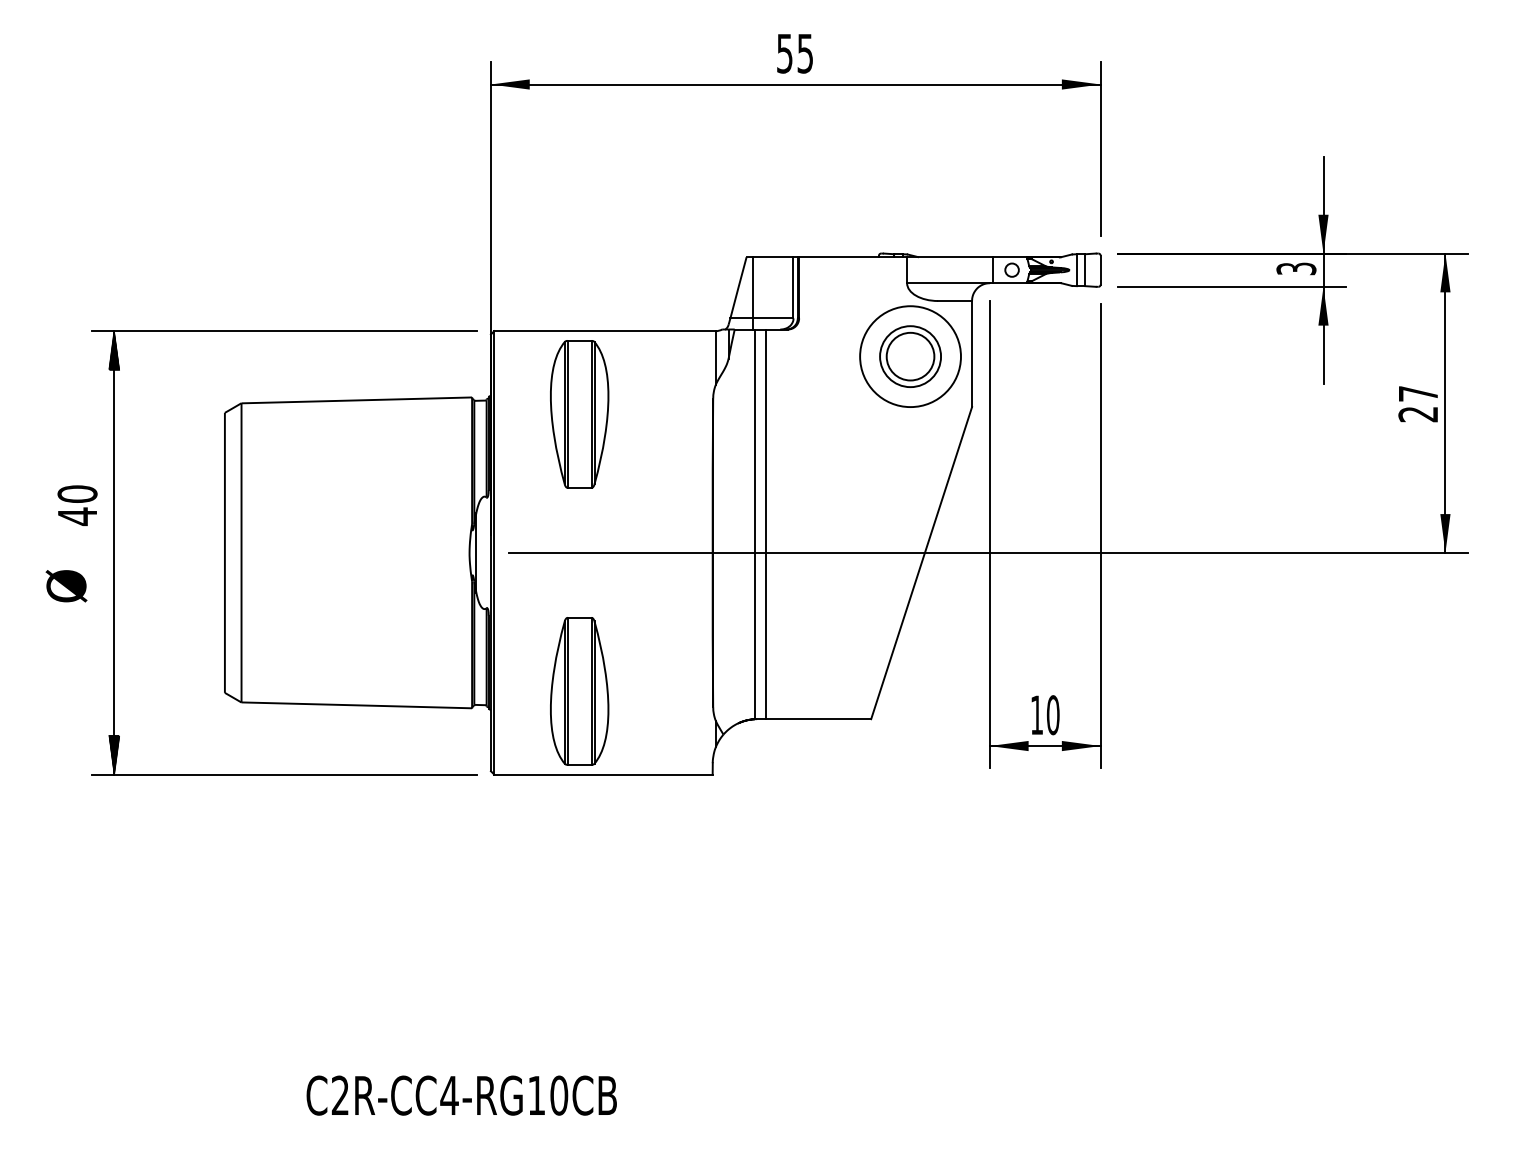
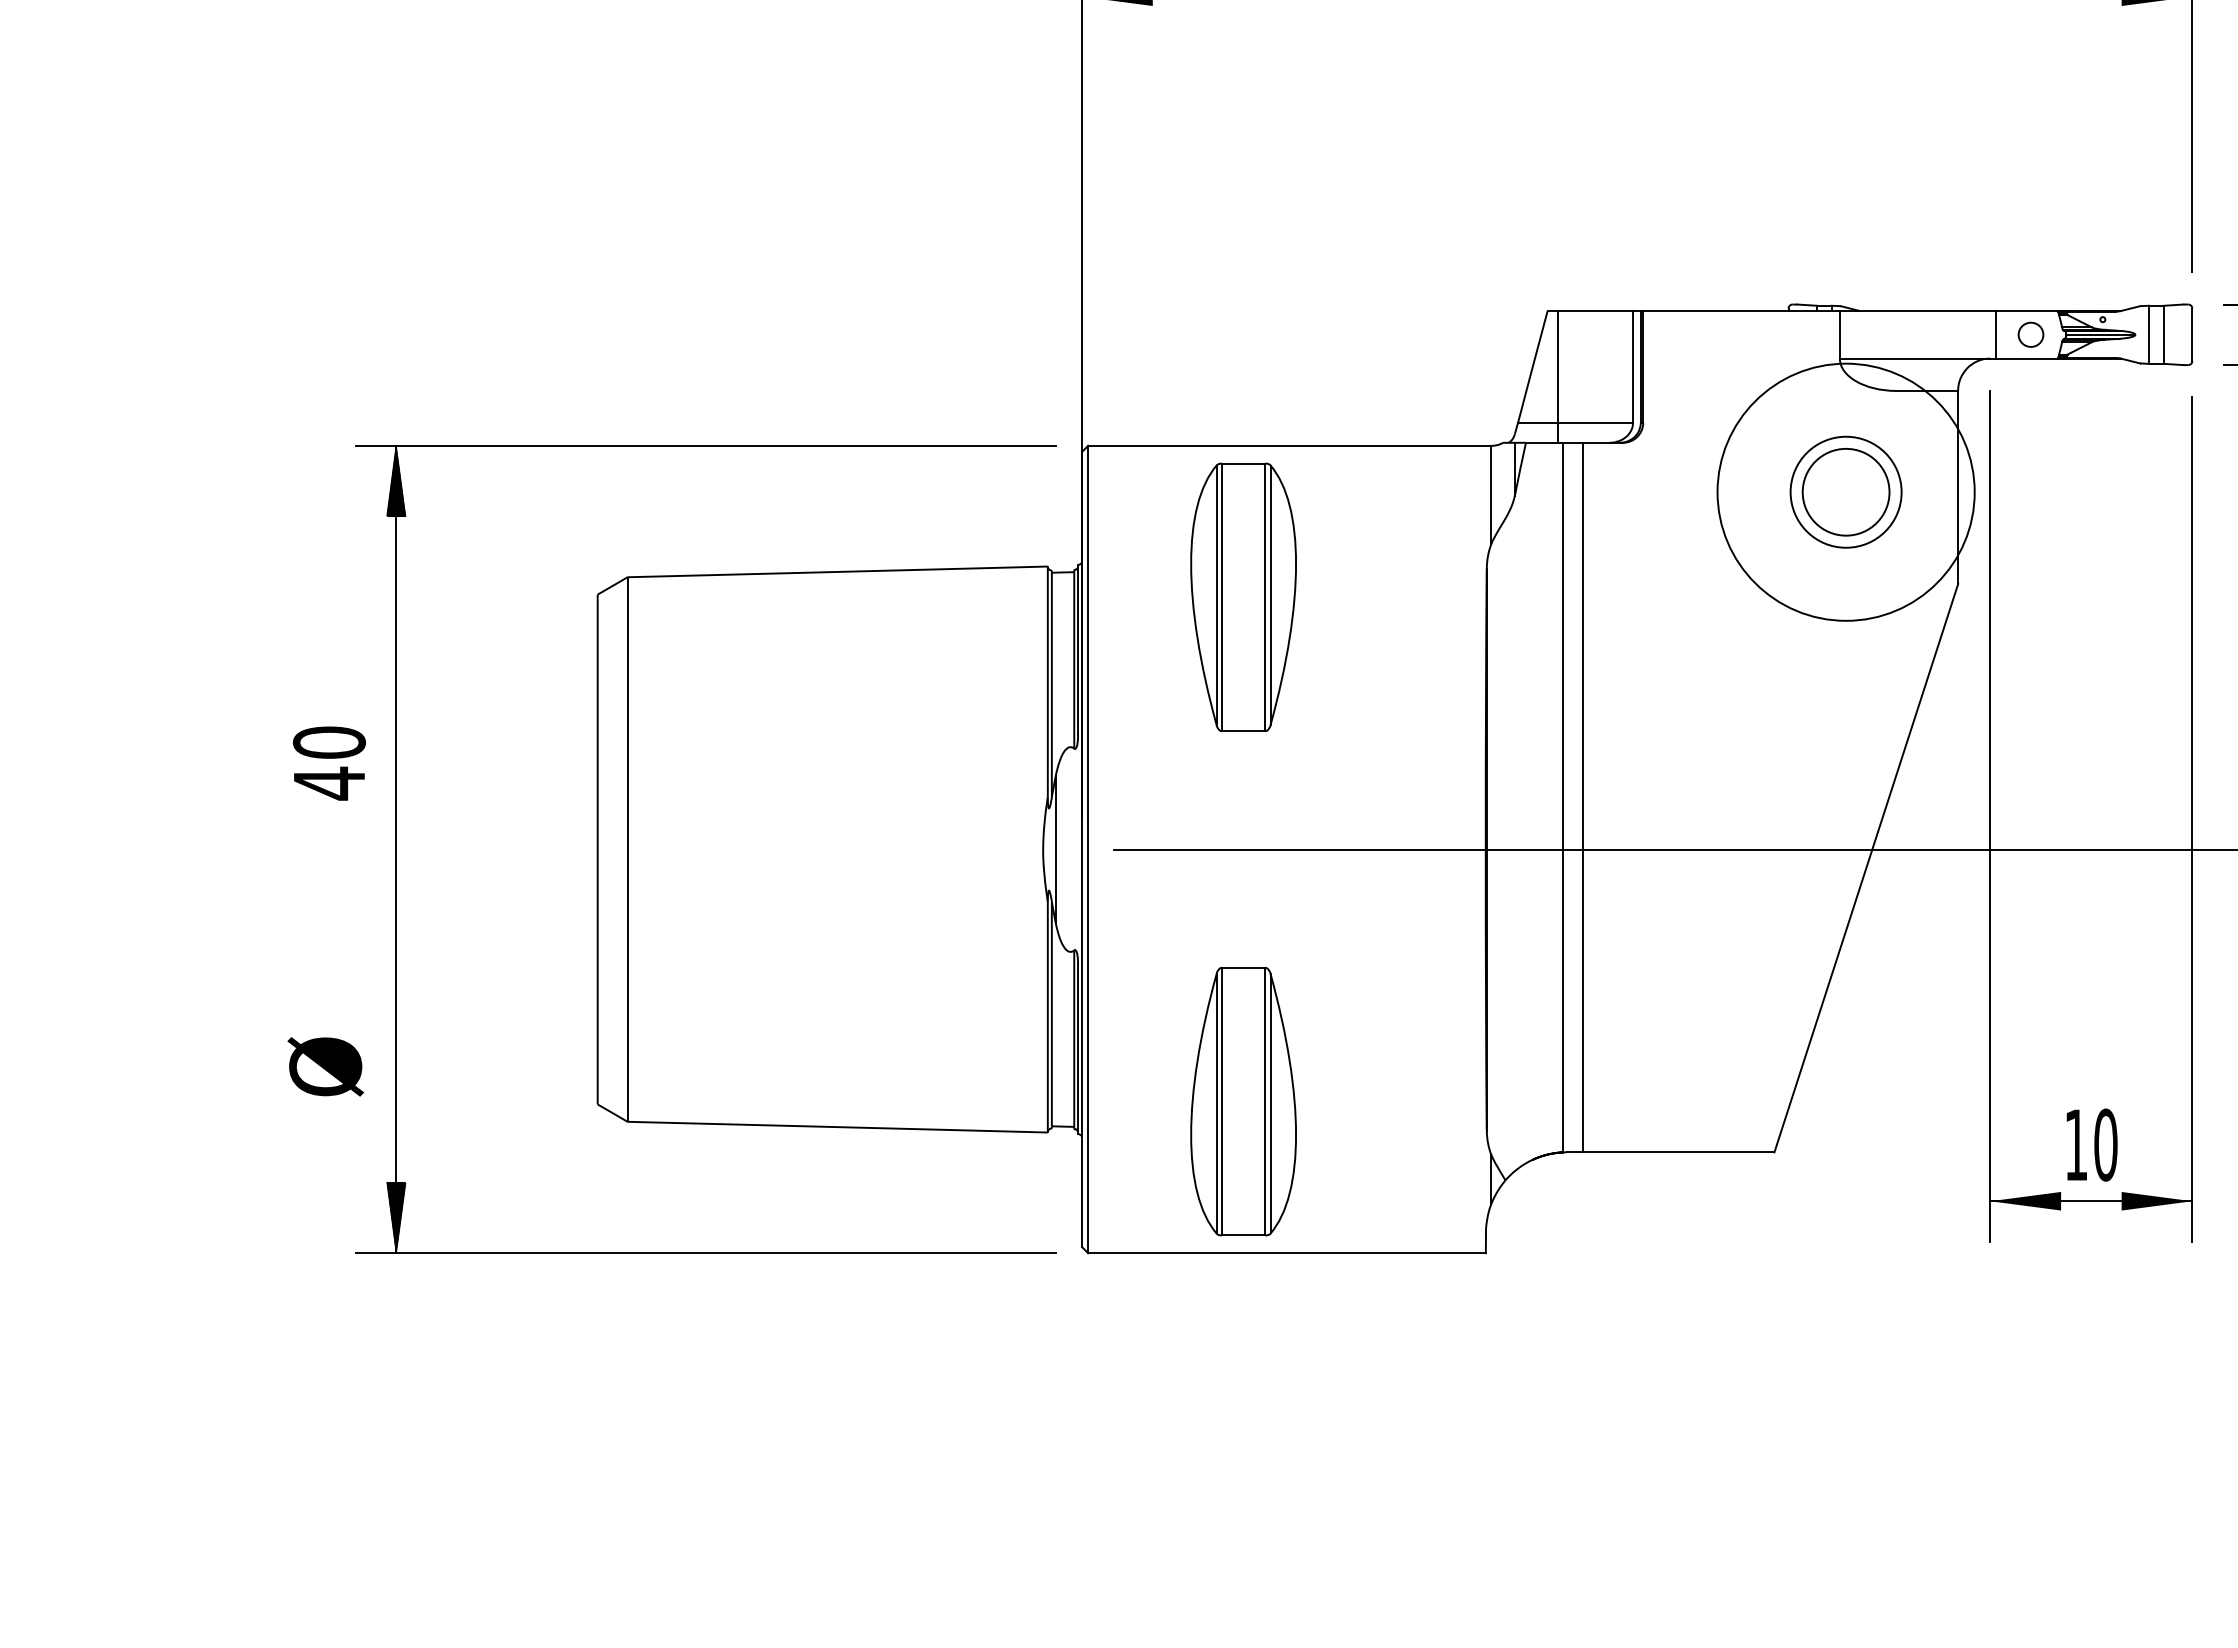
circle: (910, 356) -> (1846, 491), size x1.4
text: (66, 586) -> (325, 1067), moved

